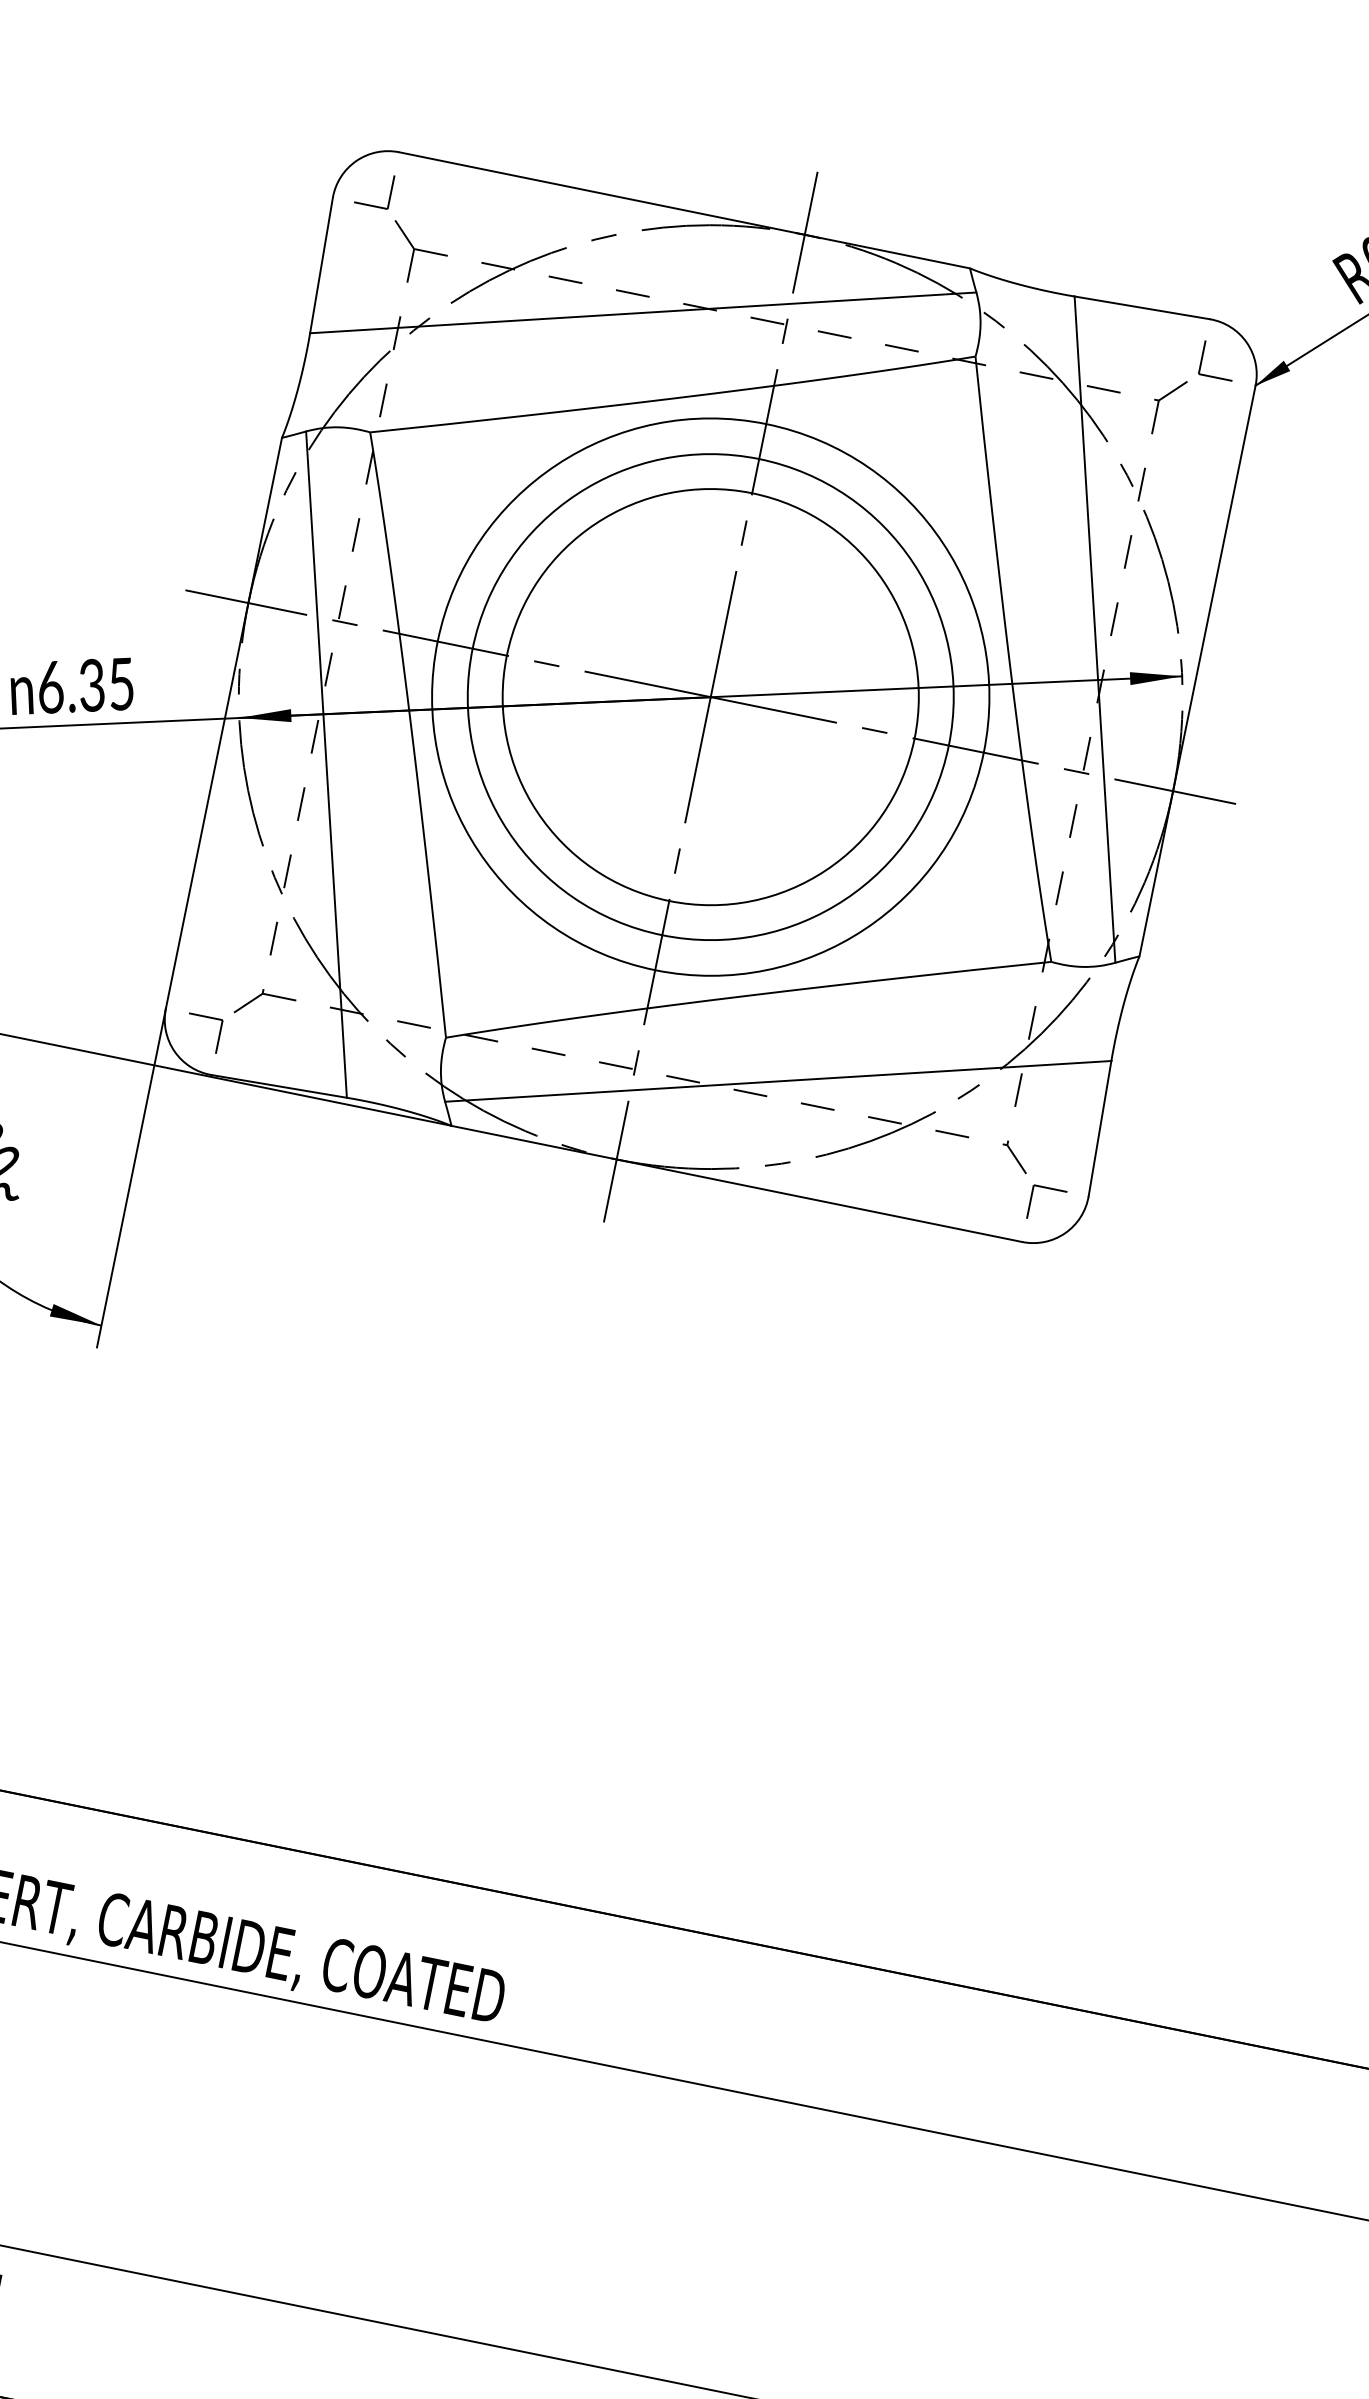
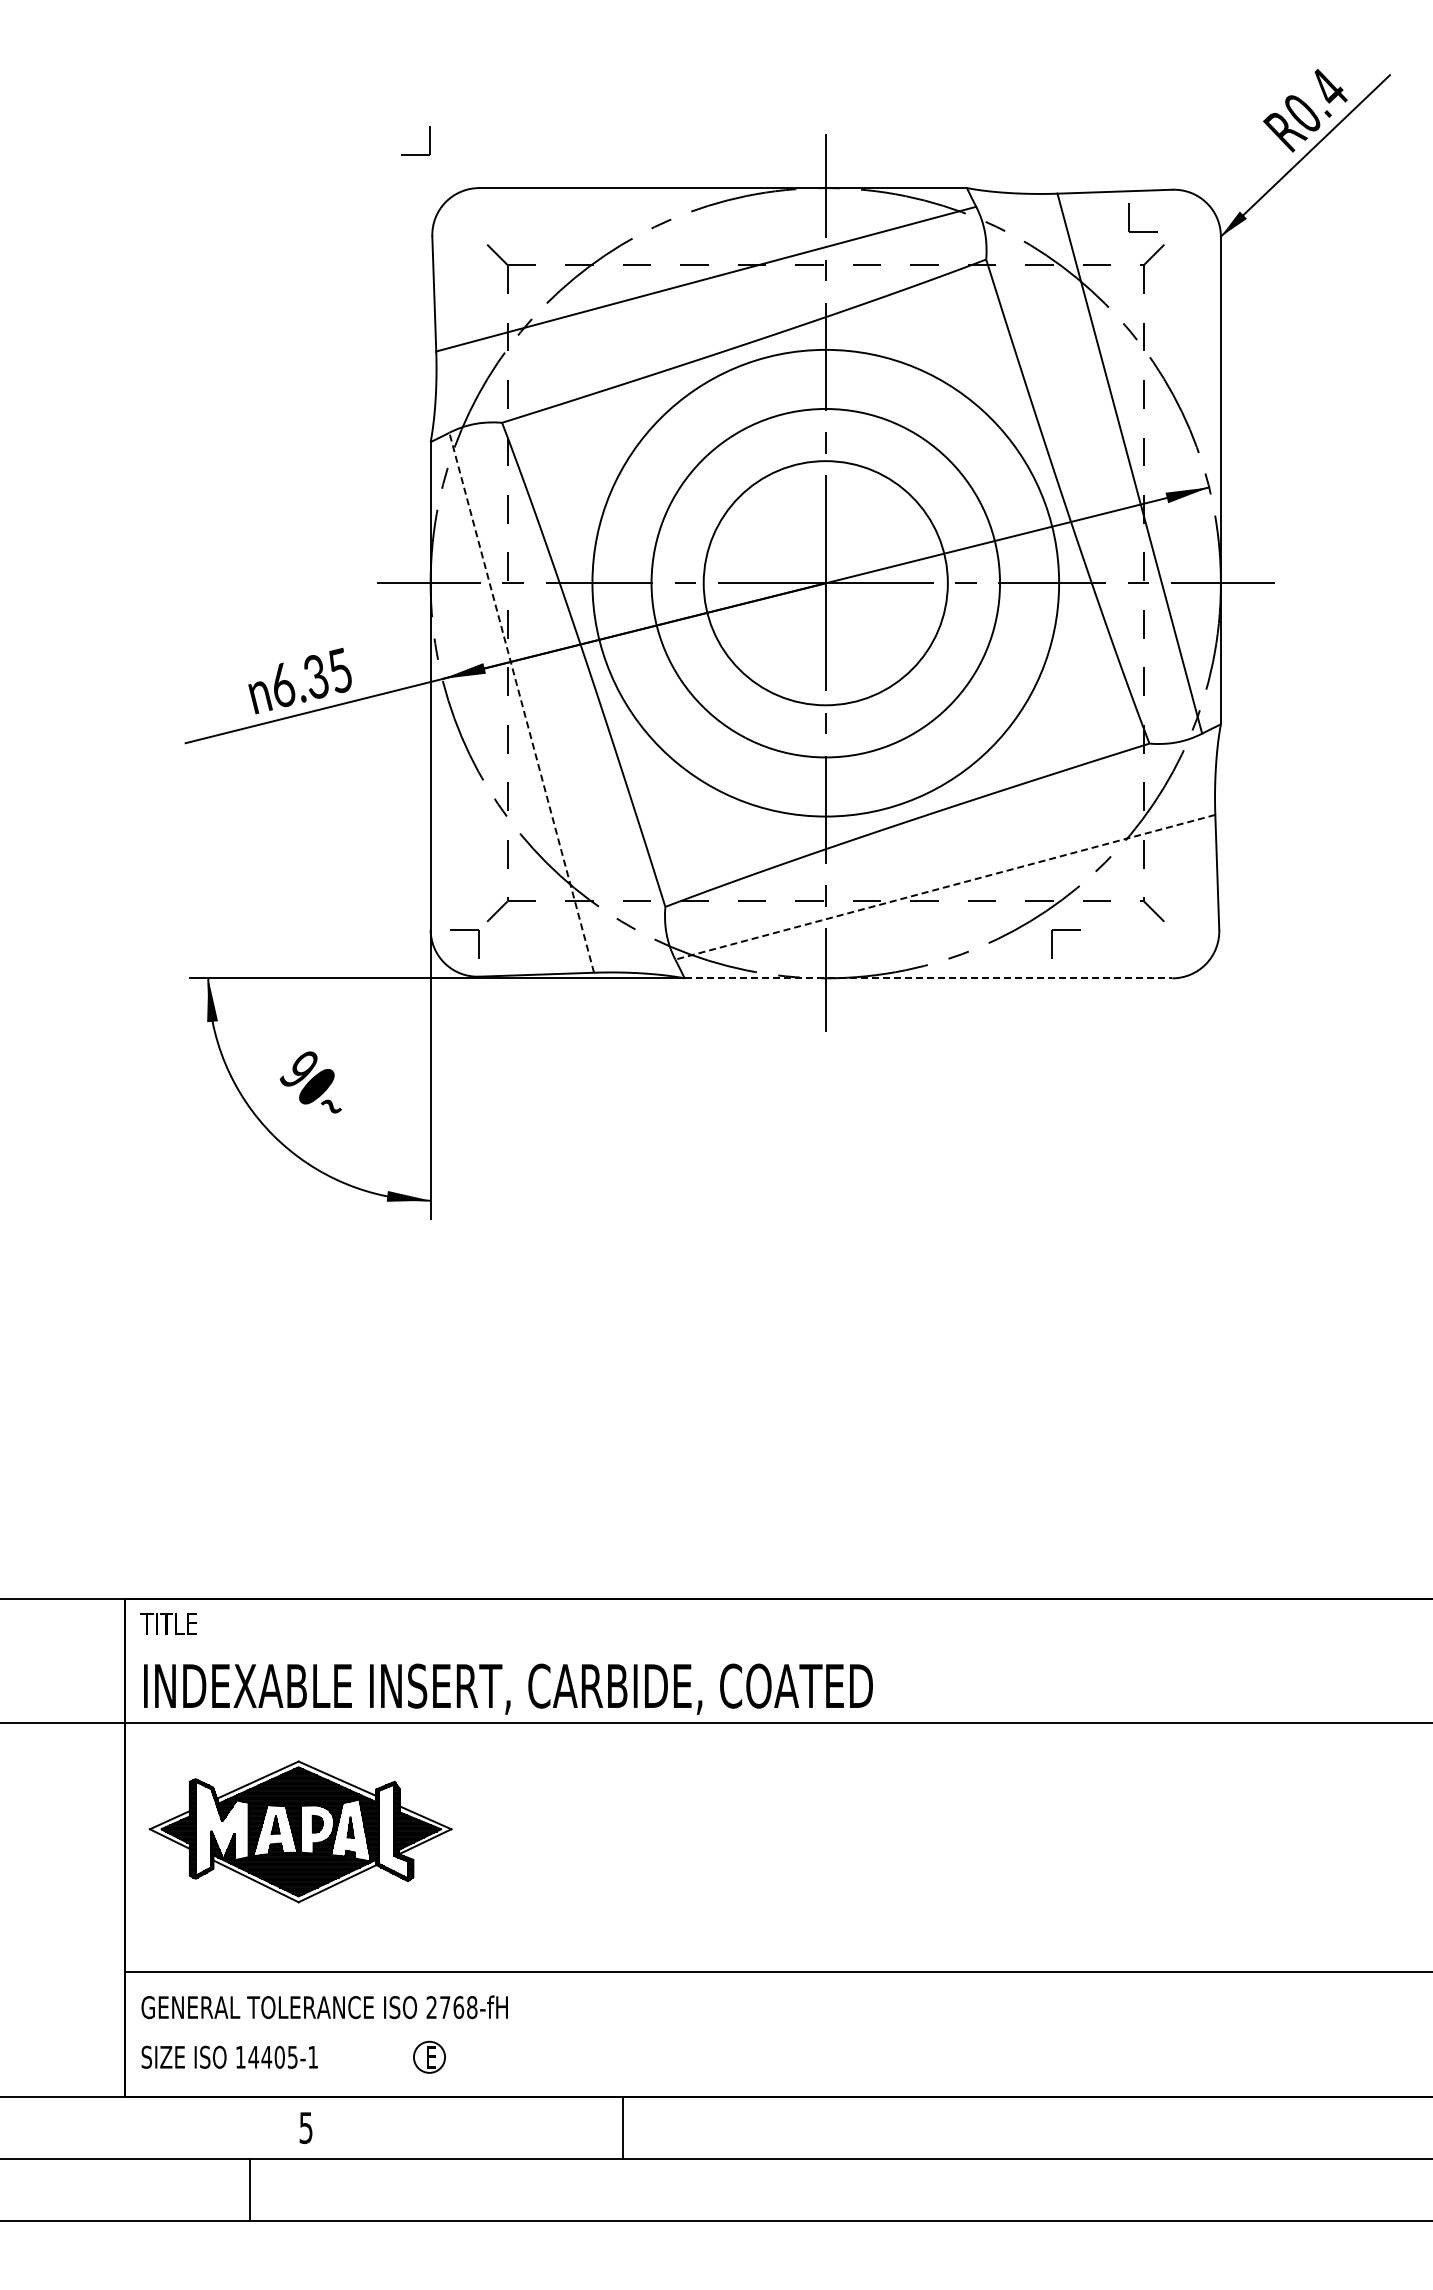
part: (390, 192) -> (429, 140), moved
part: (1202, 357) -> (1129, 217), moved
circle: (710, 696) -> (825, 582), size x0.6
line: (326, 764) -> (521, 702), solid -> dashed
line: (778, 1081) -> (945, 887), solid -> dashed
line: (736, 1184) -> (928, 978), solid -> dashed
part: (1048, 1189) -> (1065, 930), moved

